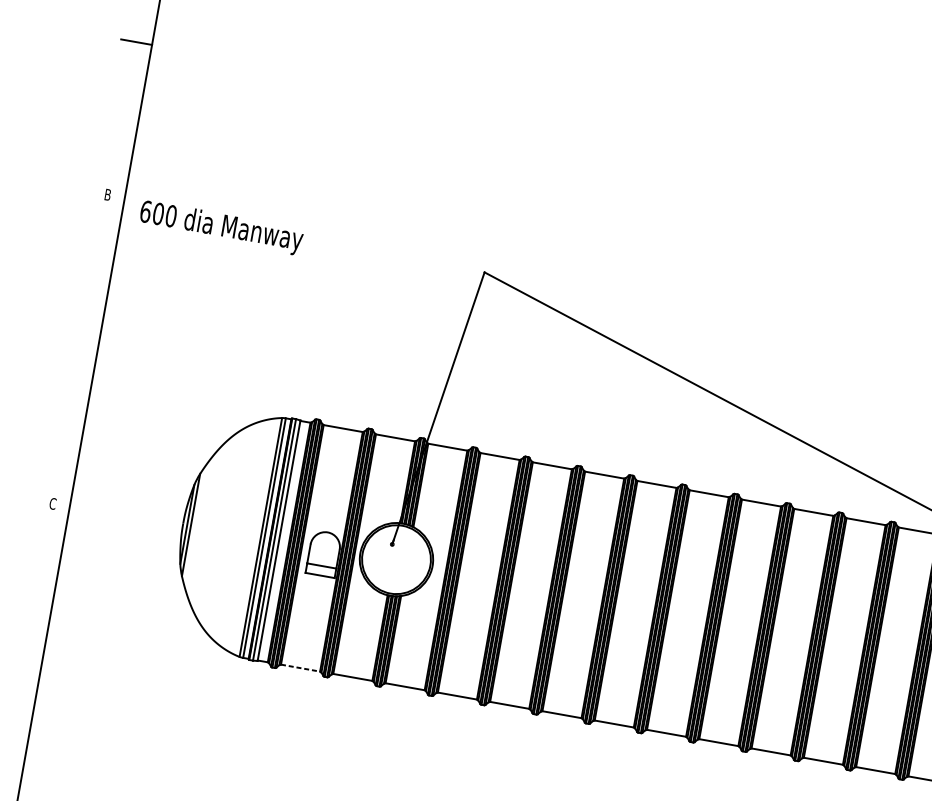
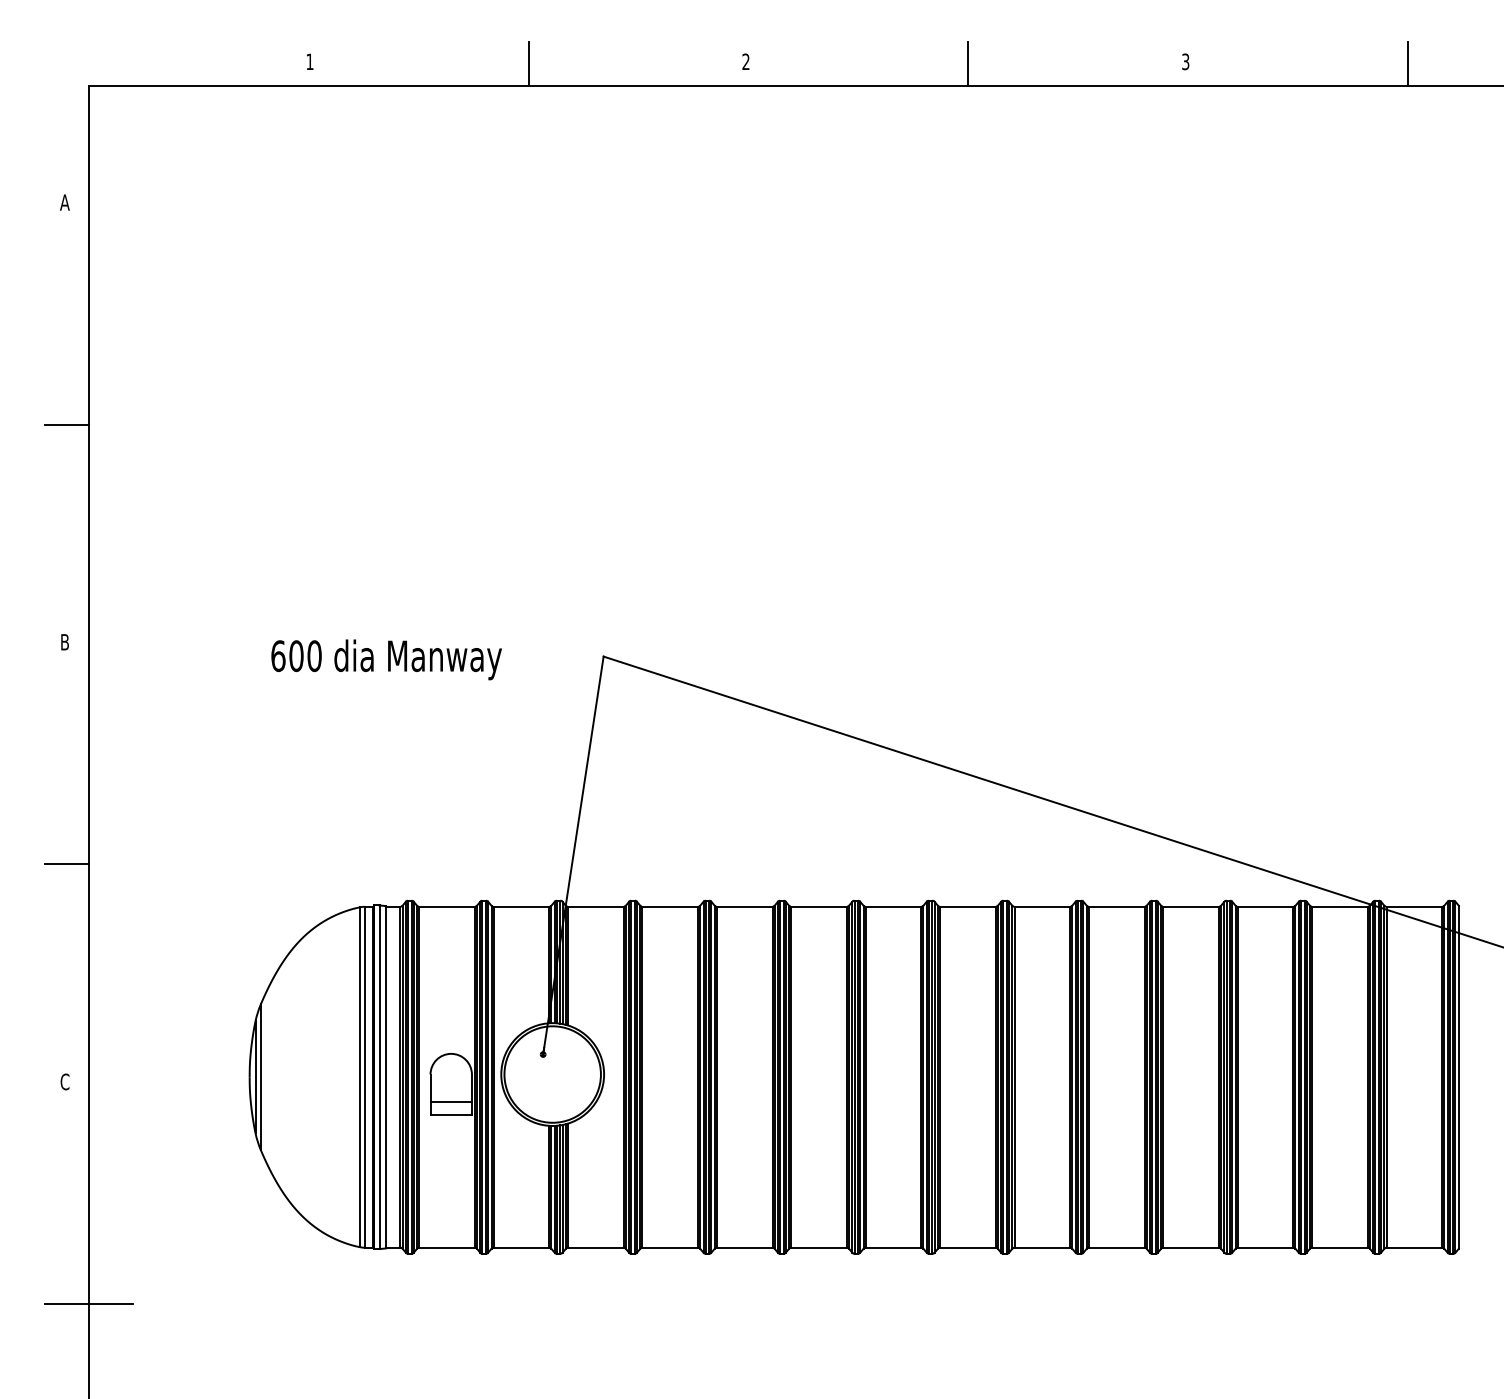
text: (221, 227) -> (386, 659), moved
line: (81, 351) -> (67, 864), added
line: (42, 662) -> (89, 1303), added
line: (300, 668) -> (447, 1247), dashed -> solid

